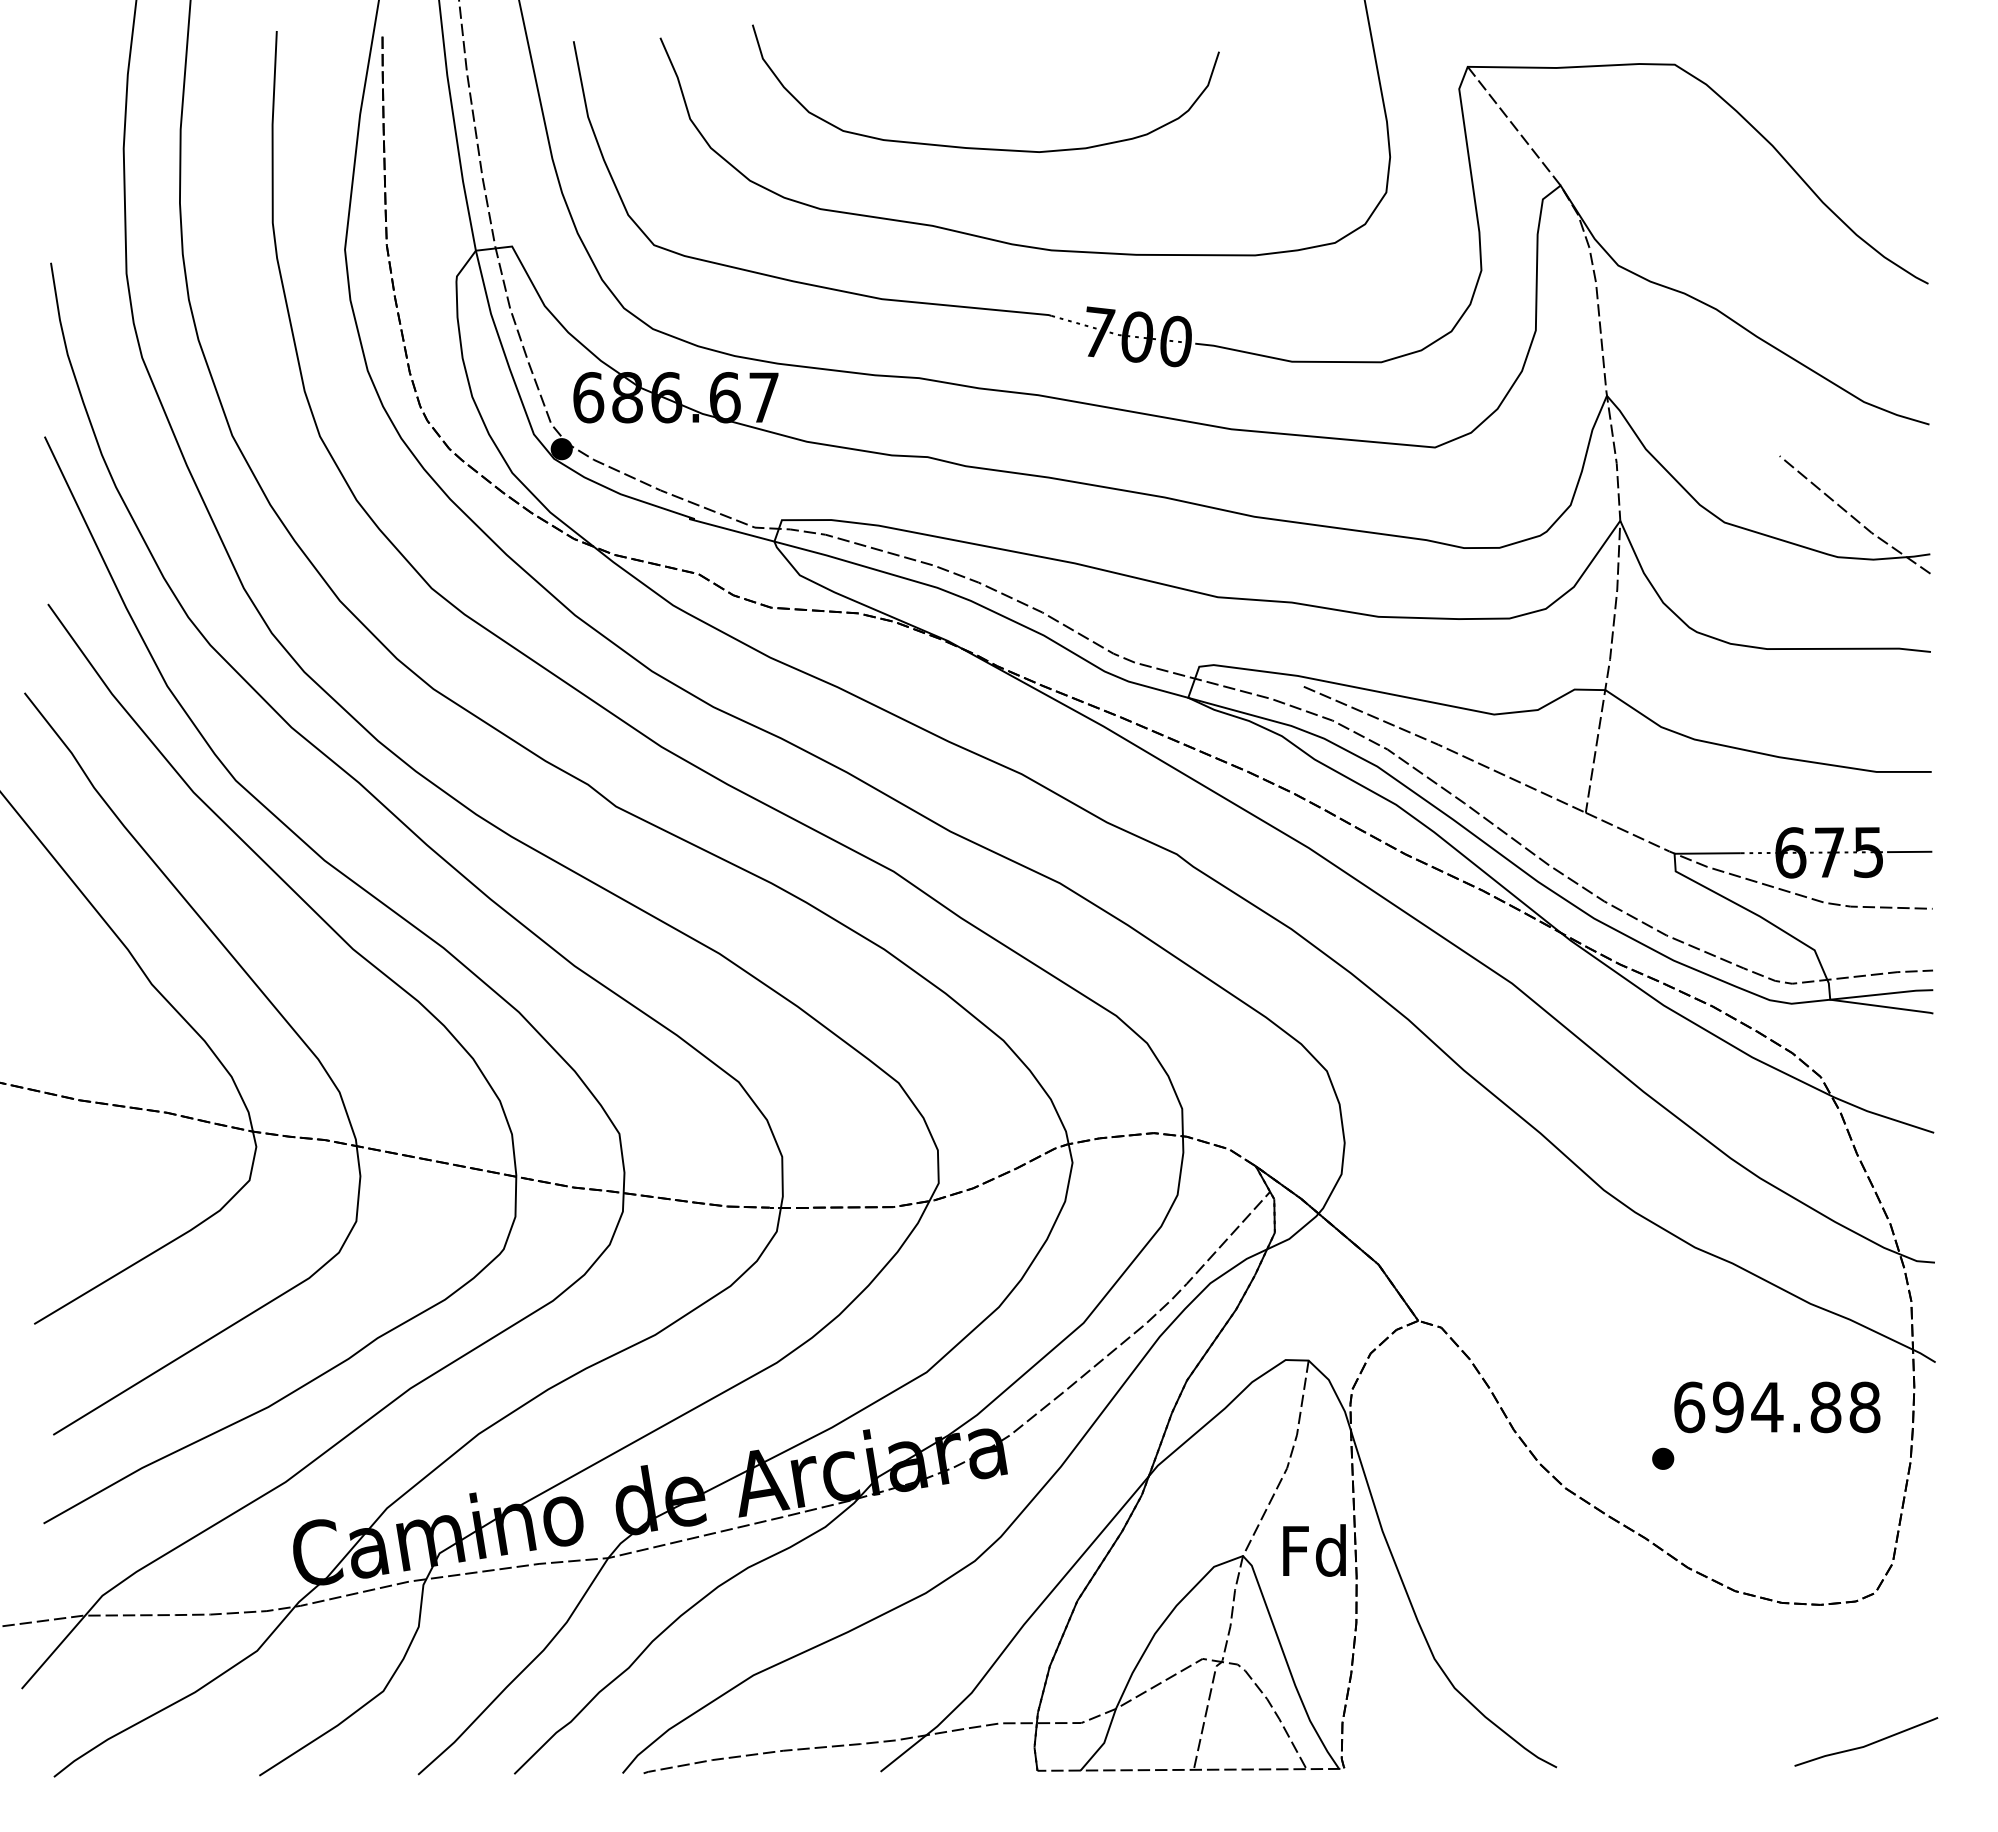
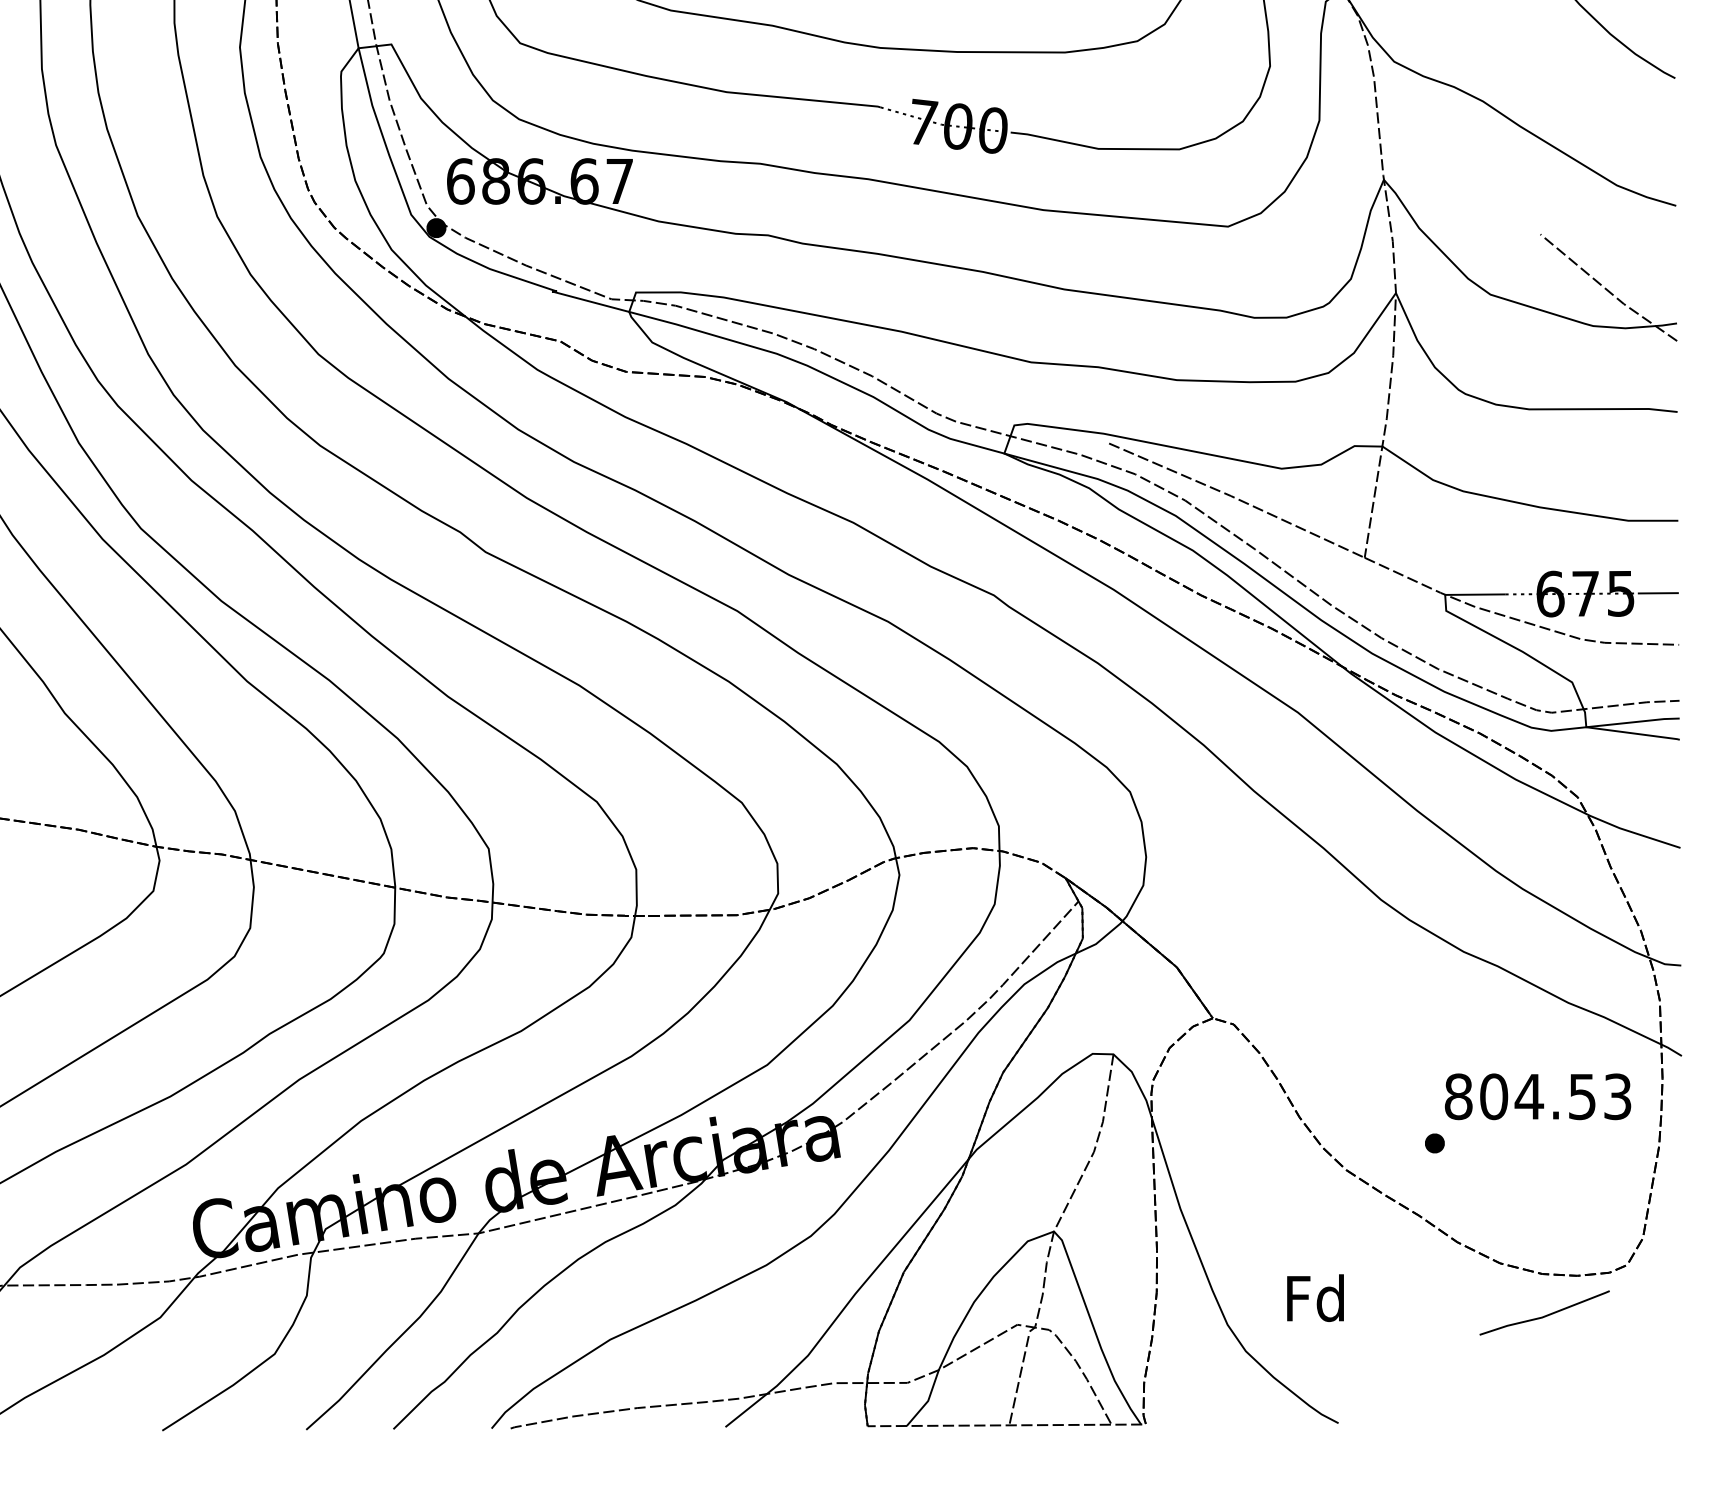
text: (1777, 1407) -> (1538, 1096), 694.88 -> 804.53
text: (1314, 1550) -> (1315, 1298), moved
line: (1866, 1744) -> (1544, 1315), moved

